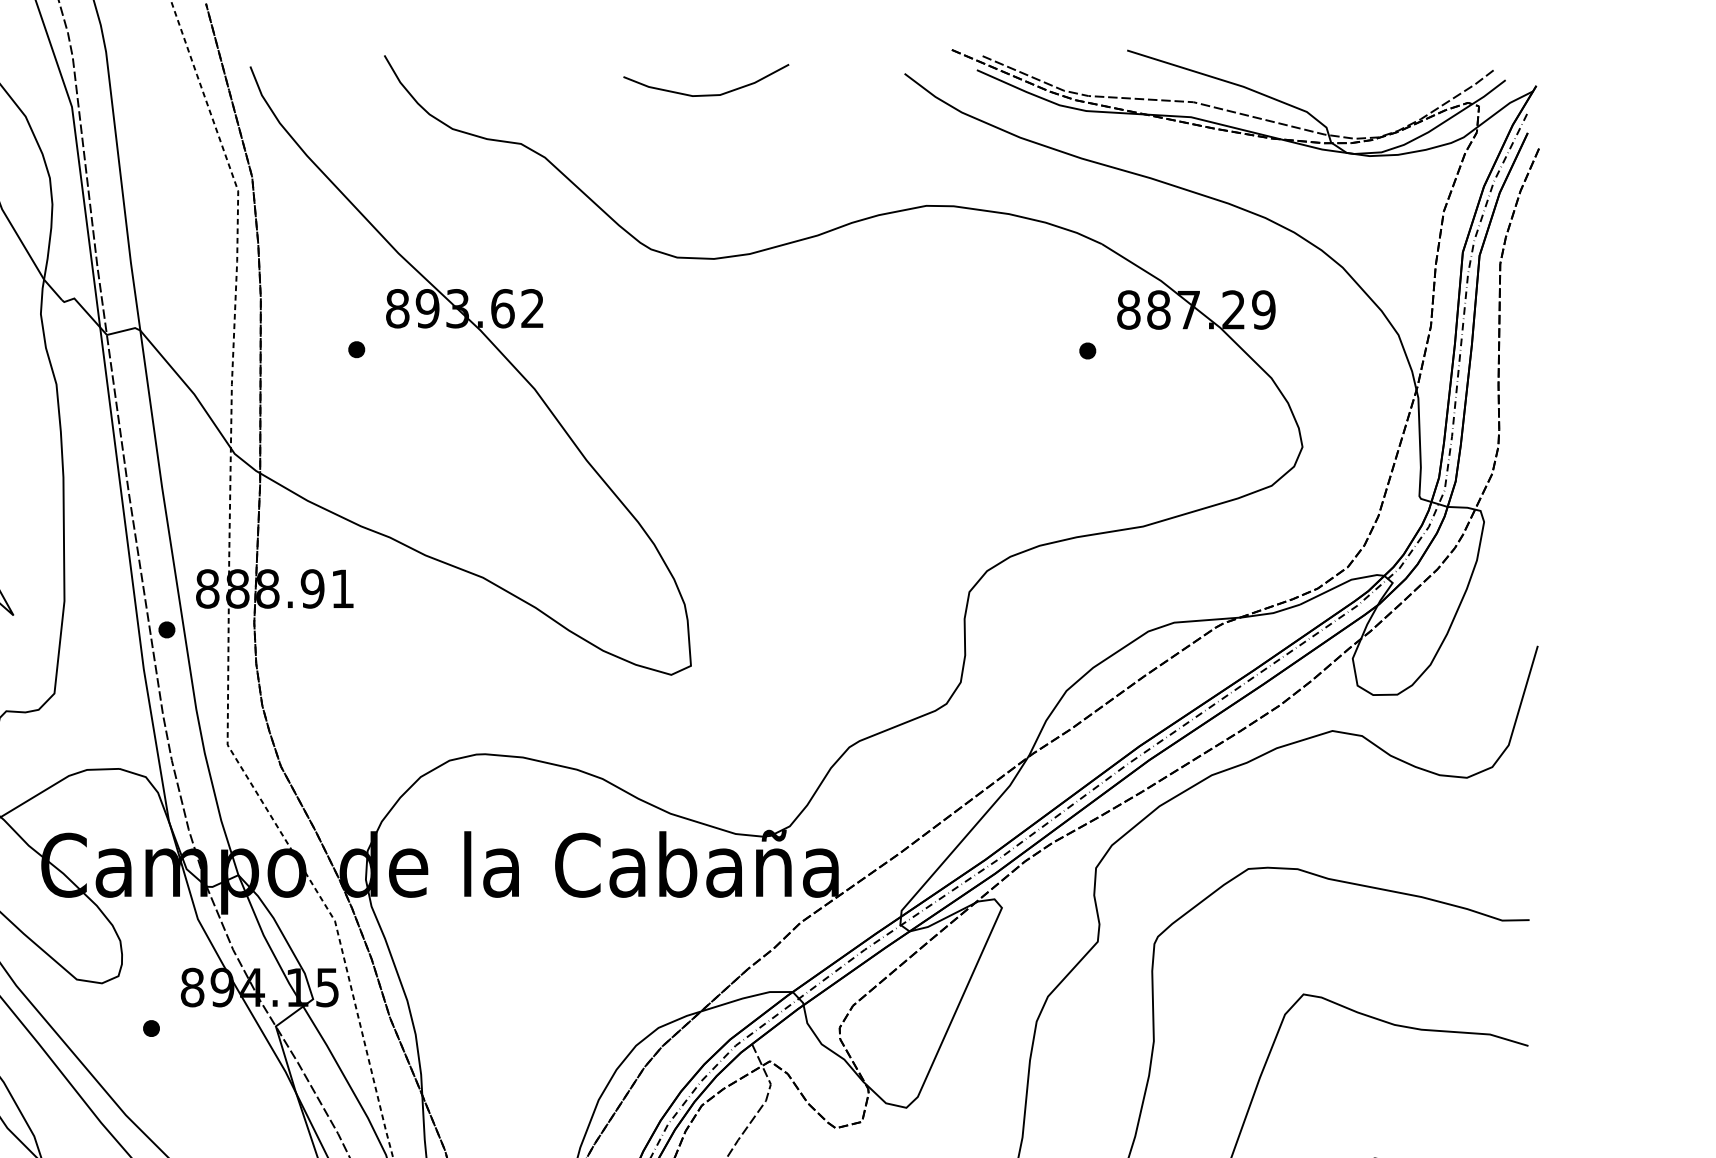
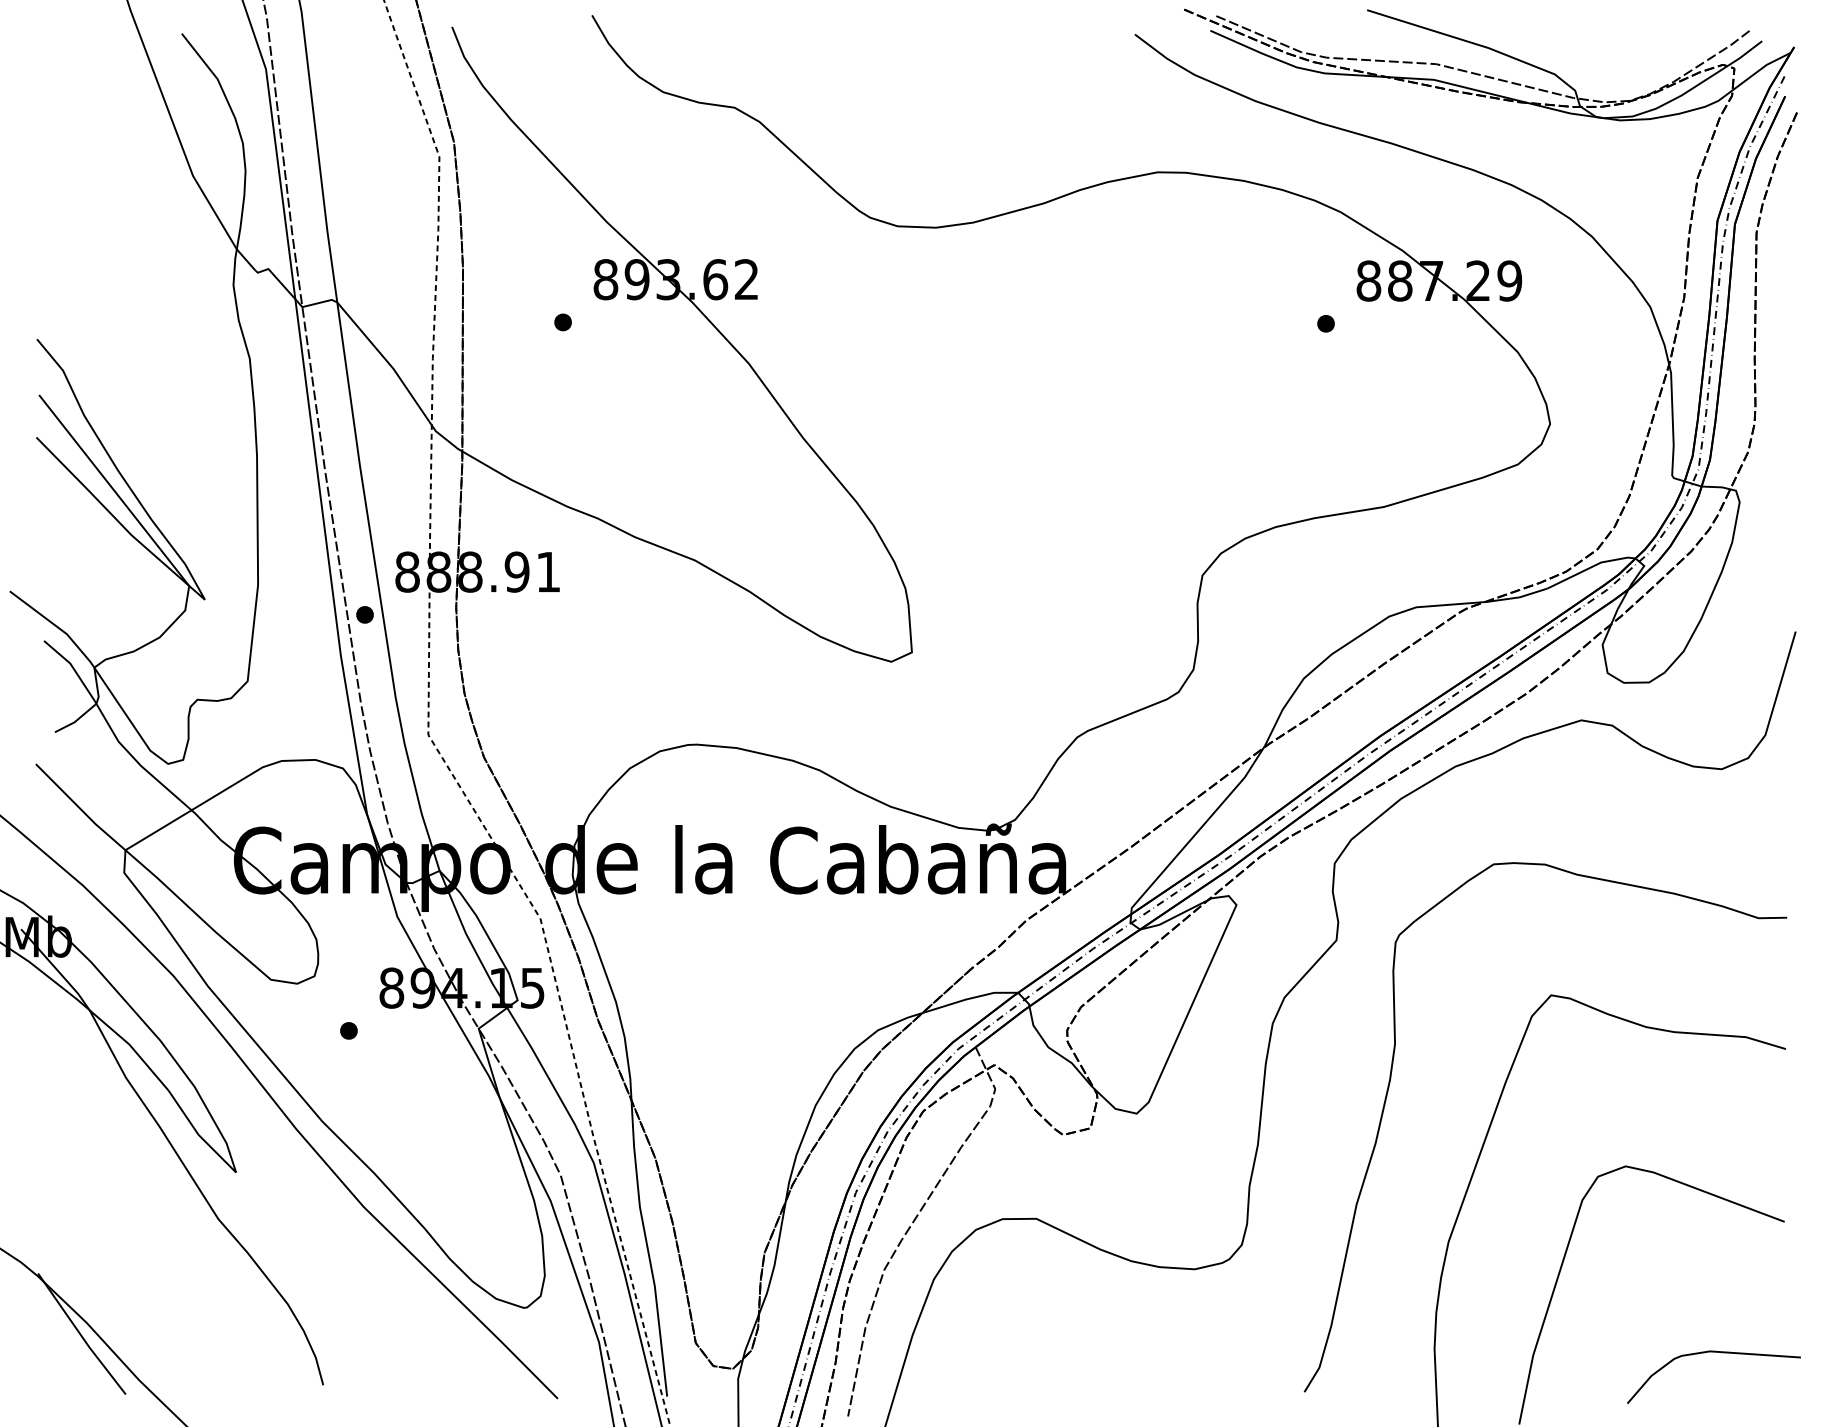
curve: (705, 94) -> (927, 56), removed

